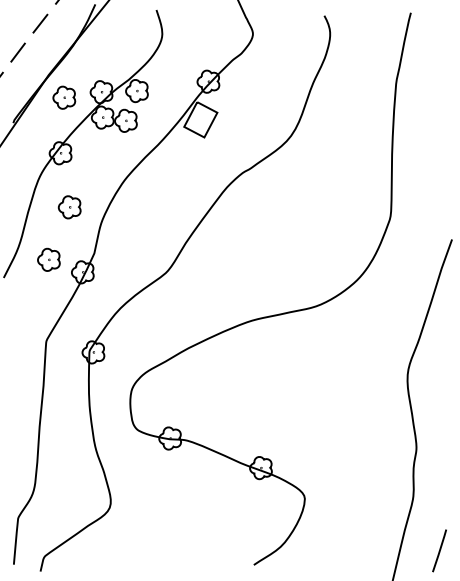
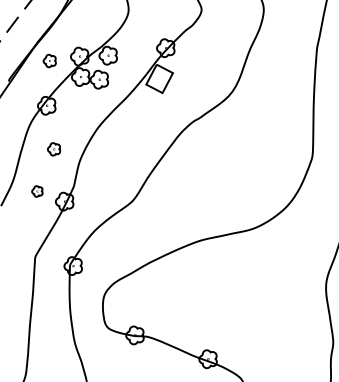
part: (64, 97) -> (49, 60), size x0.7
part: (69, 207) -> (53, 149), size x0.7
part: (48, 259) -> (37, 191), size x0.6

